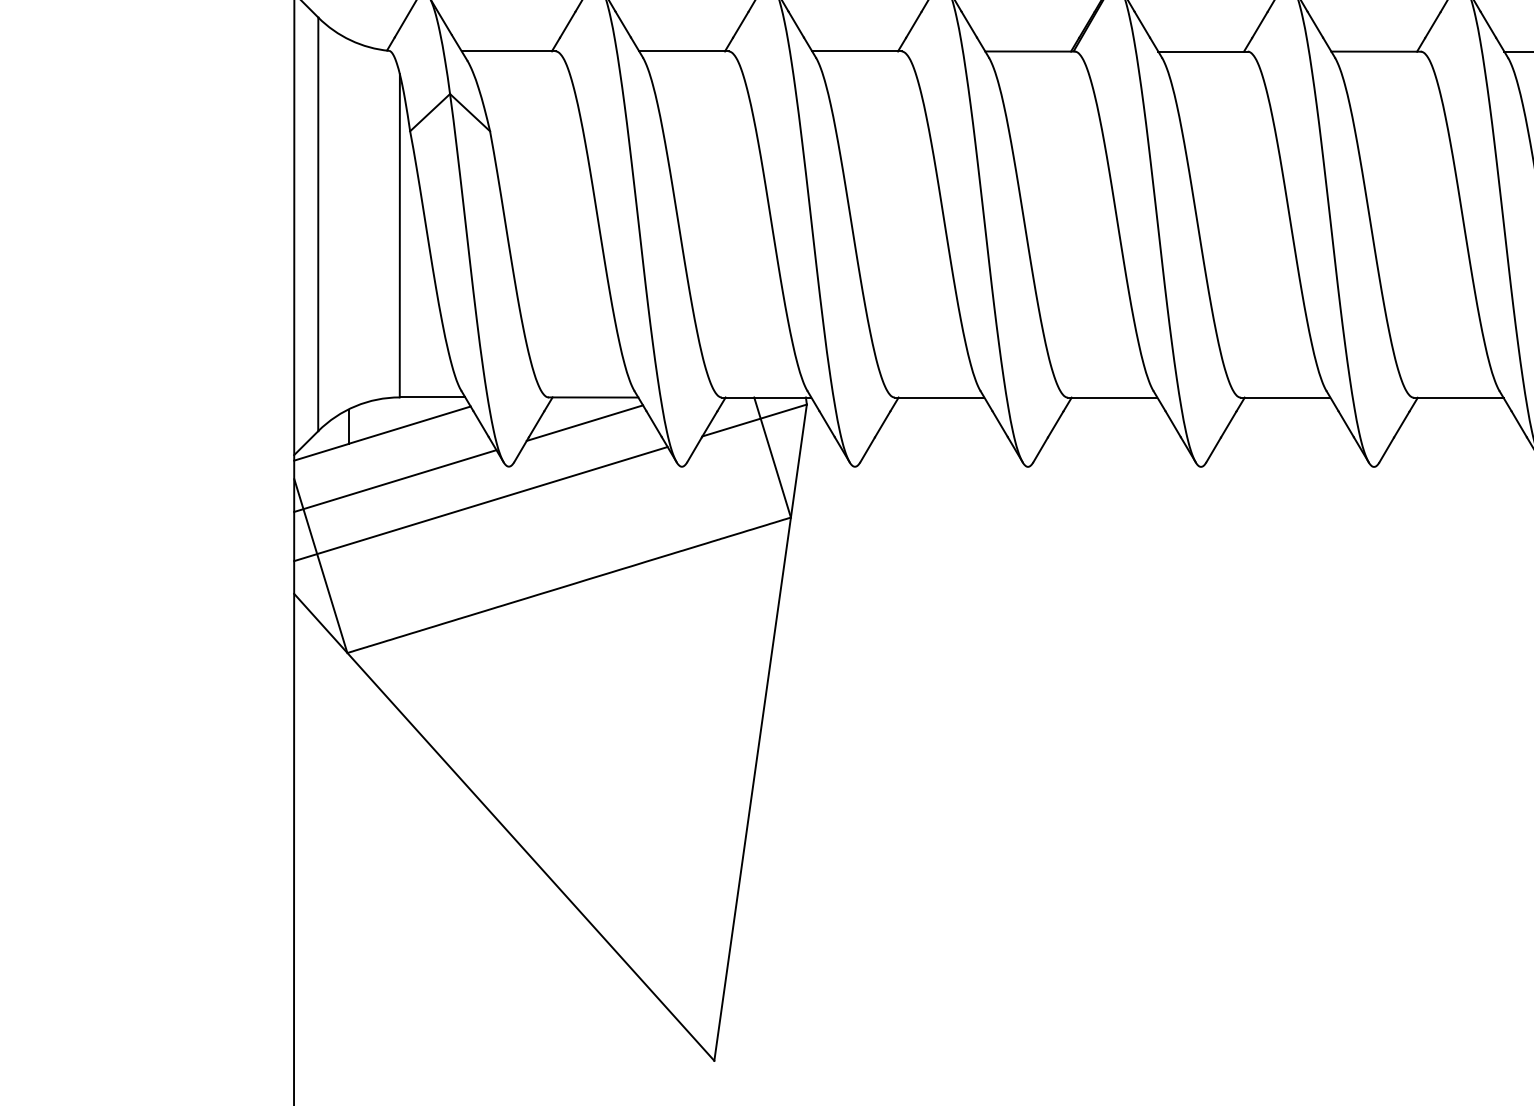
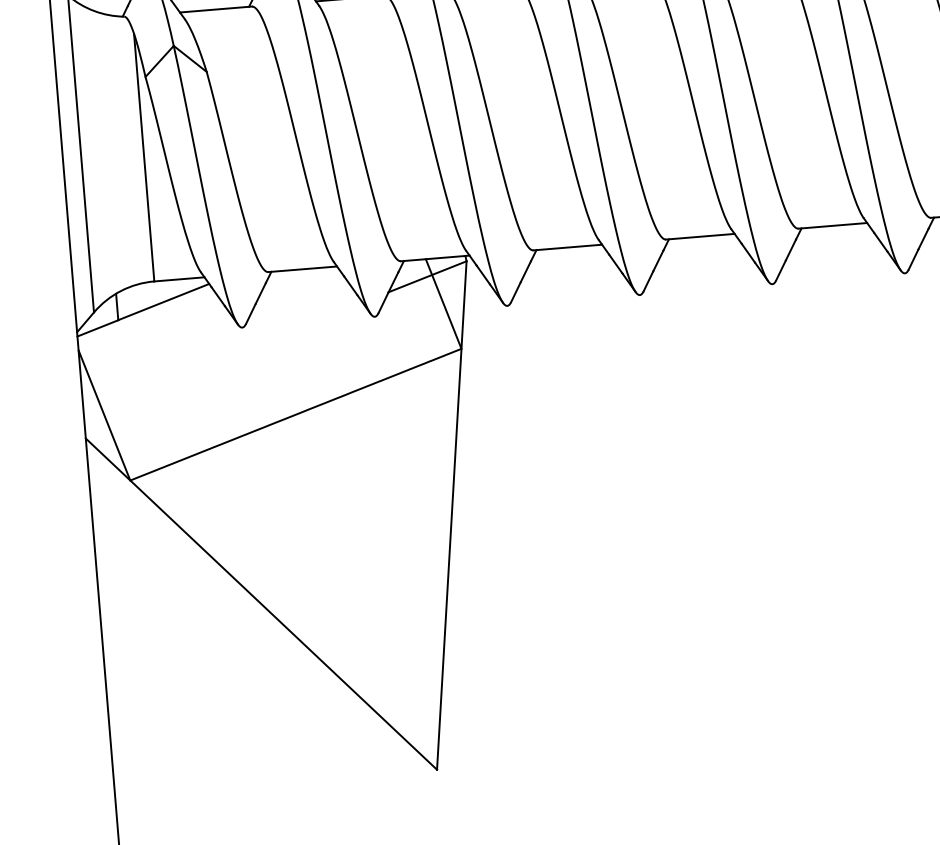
line: (584, 422) -> (297, 289), removed
line: (395, 480) -> (156, 345), removed
line: (480, 504) -> (222, 358), removed

